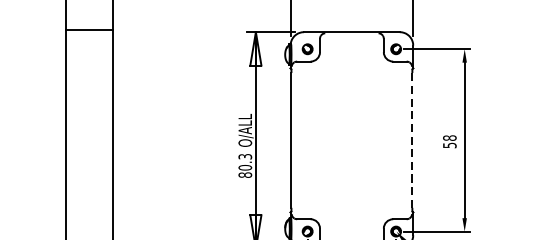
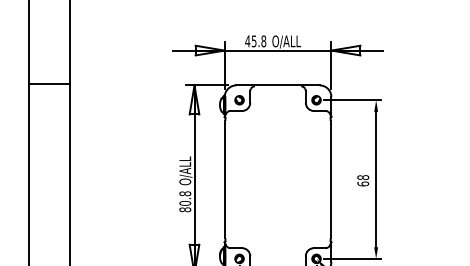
line: (412, 140) -> (330, 179), dashed -> solid
text: (450, 144) -> (363, 183), 58 -> 68
text: (245, 156) -> (185, 193), 80.3 -> 80.8

